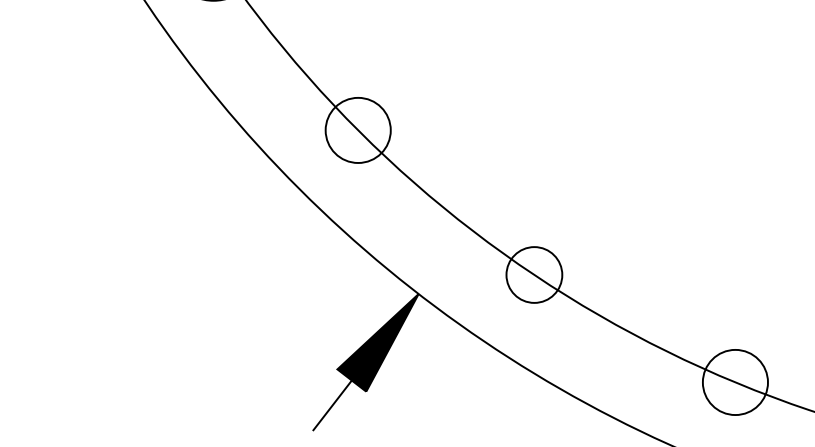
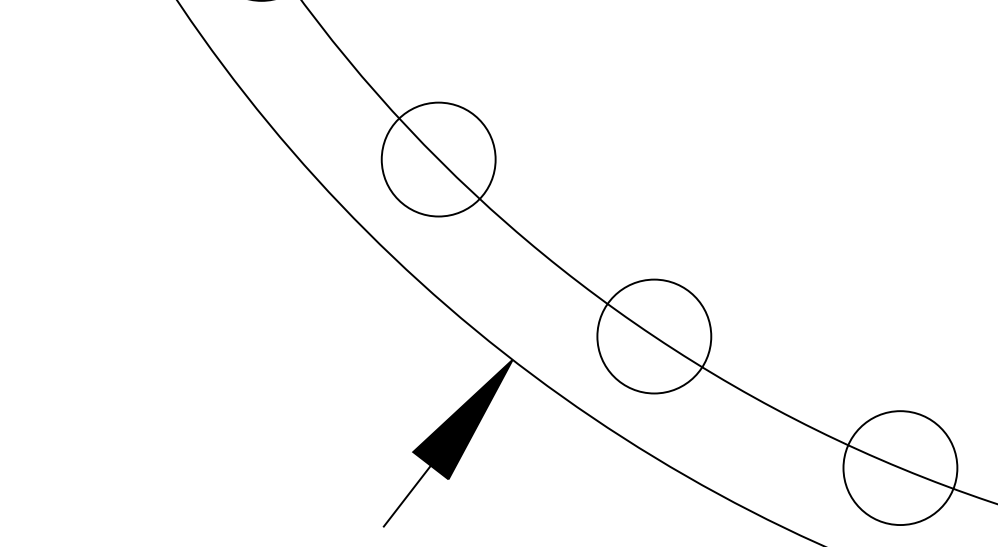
circle: (357, 129) -> (437, 158), size x1.43
circle: (533, 274) -> (653, 335), size x1.67
circle: (734, 381) -> (899, 466), size x1.43

